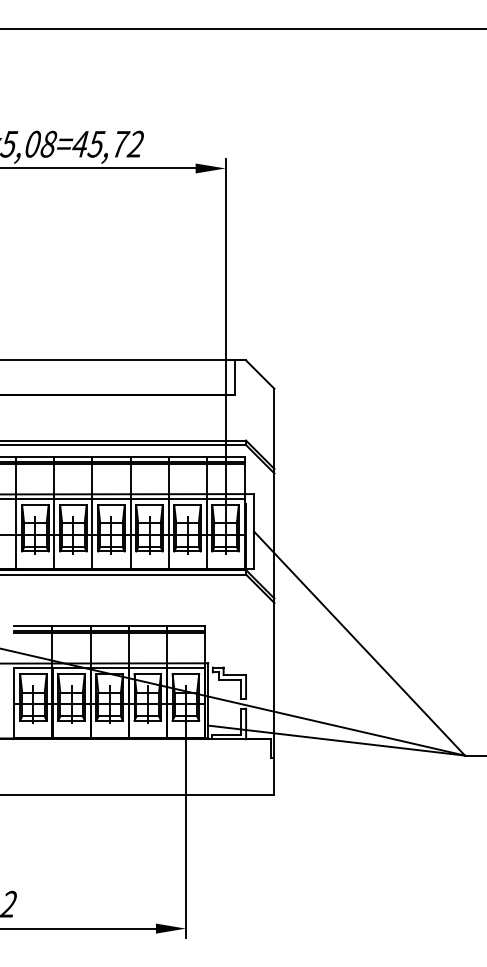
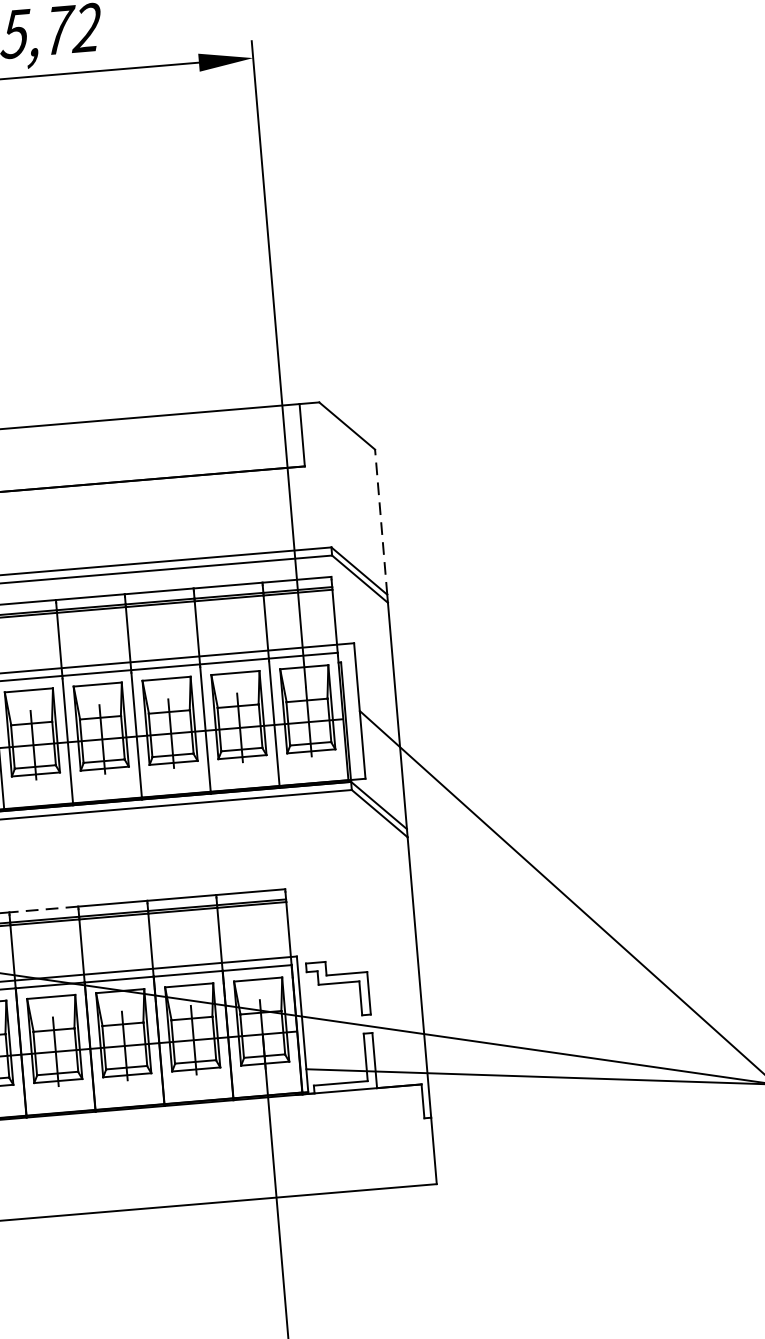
line: (274, 428) -> (381, 521), solid -> dashed
line: (71, 625) -> (43, 908), solid -> dashed

